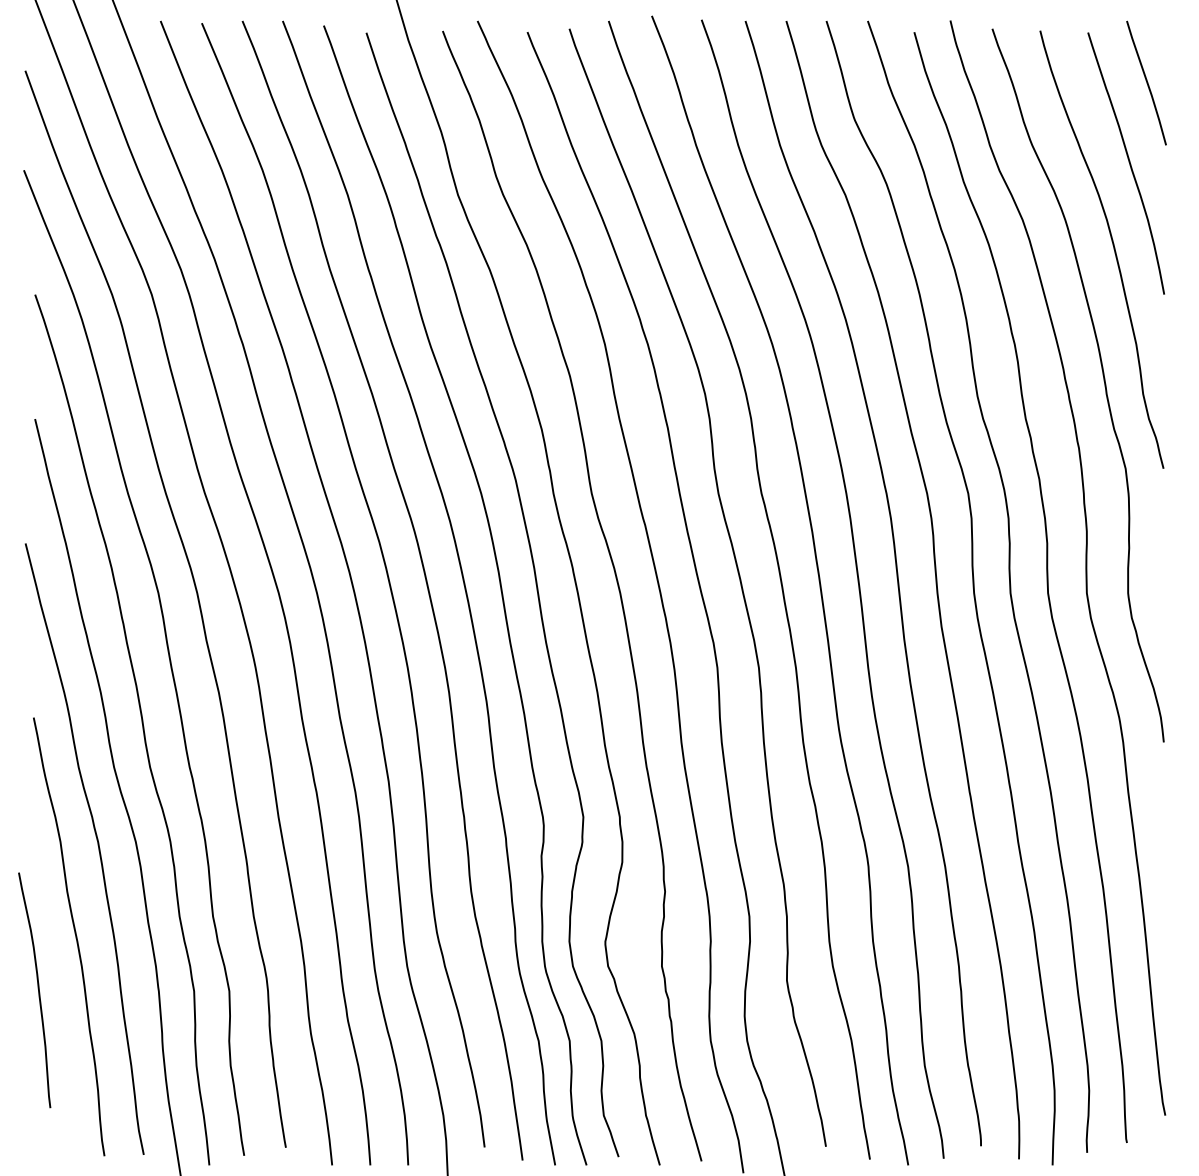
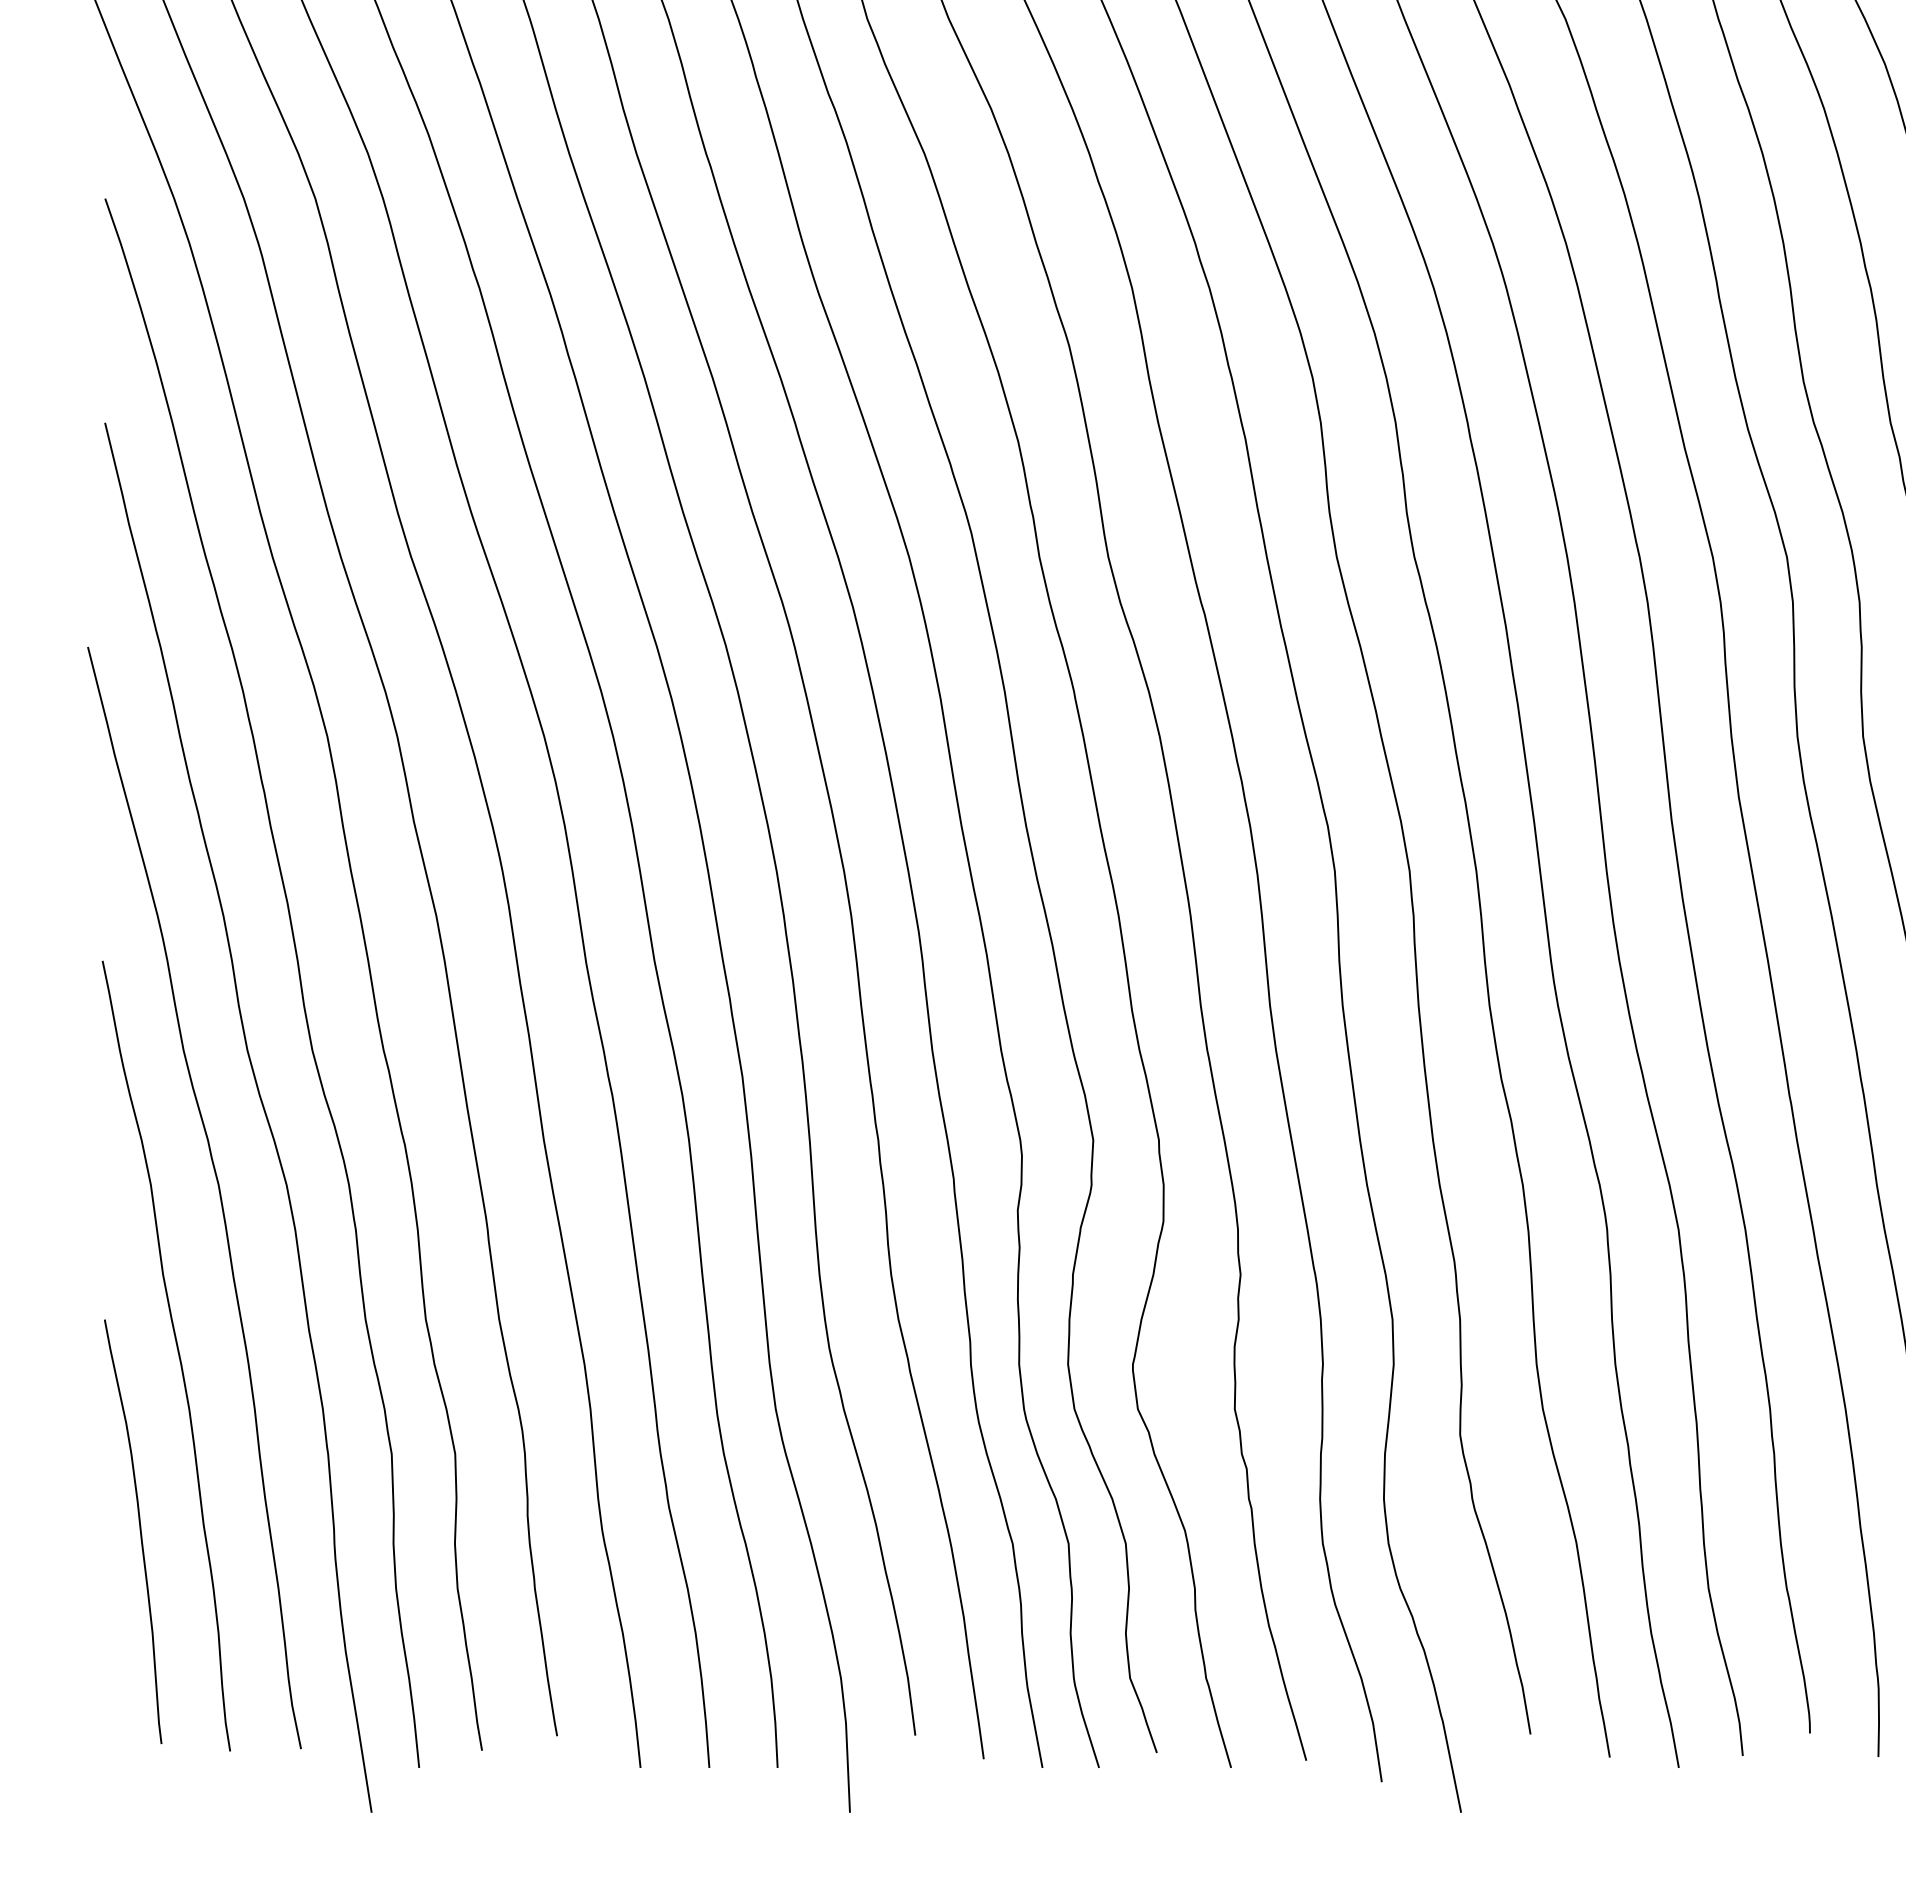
curve: (37, 988) -> (138, 1528), moved

